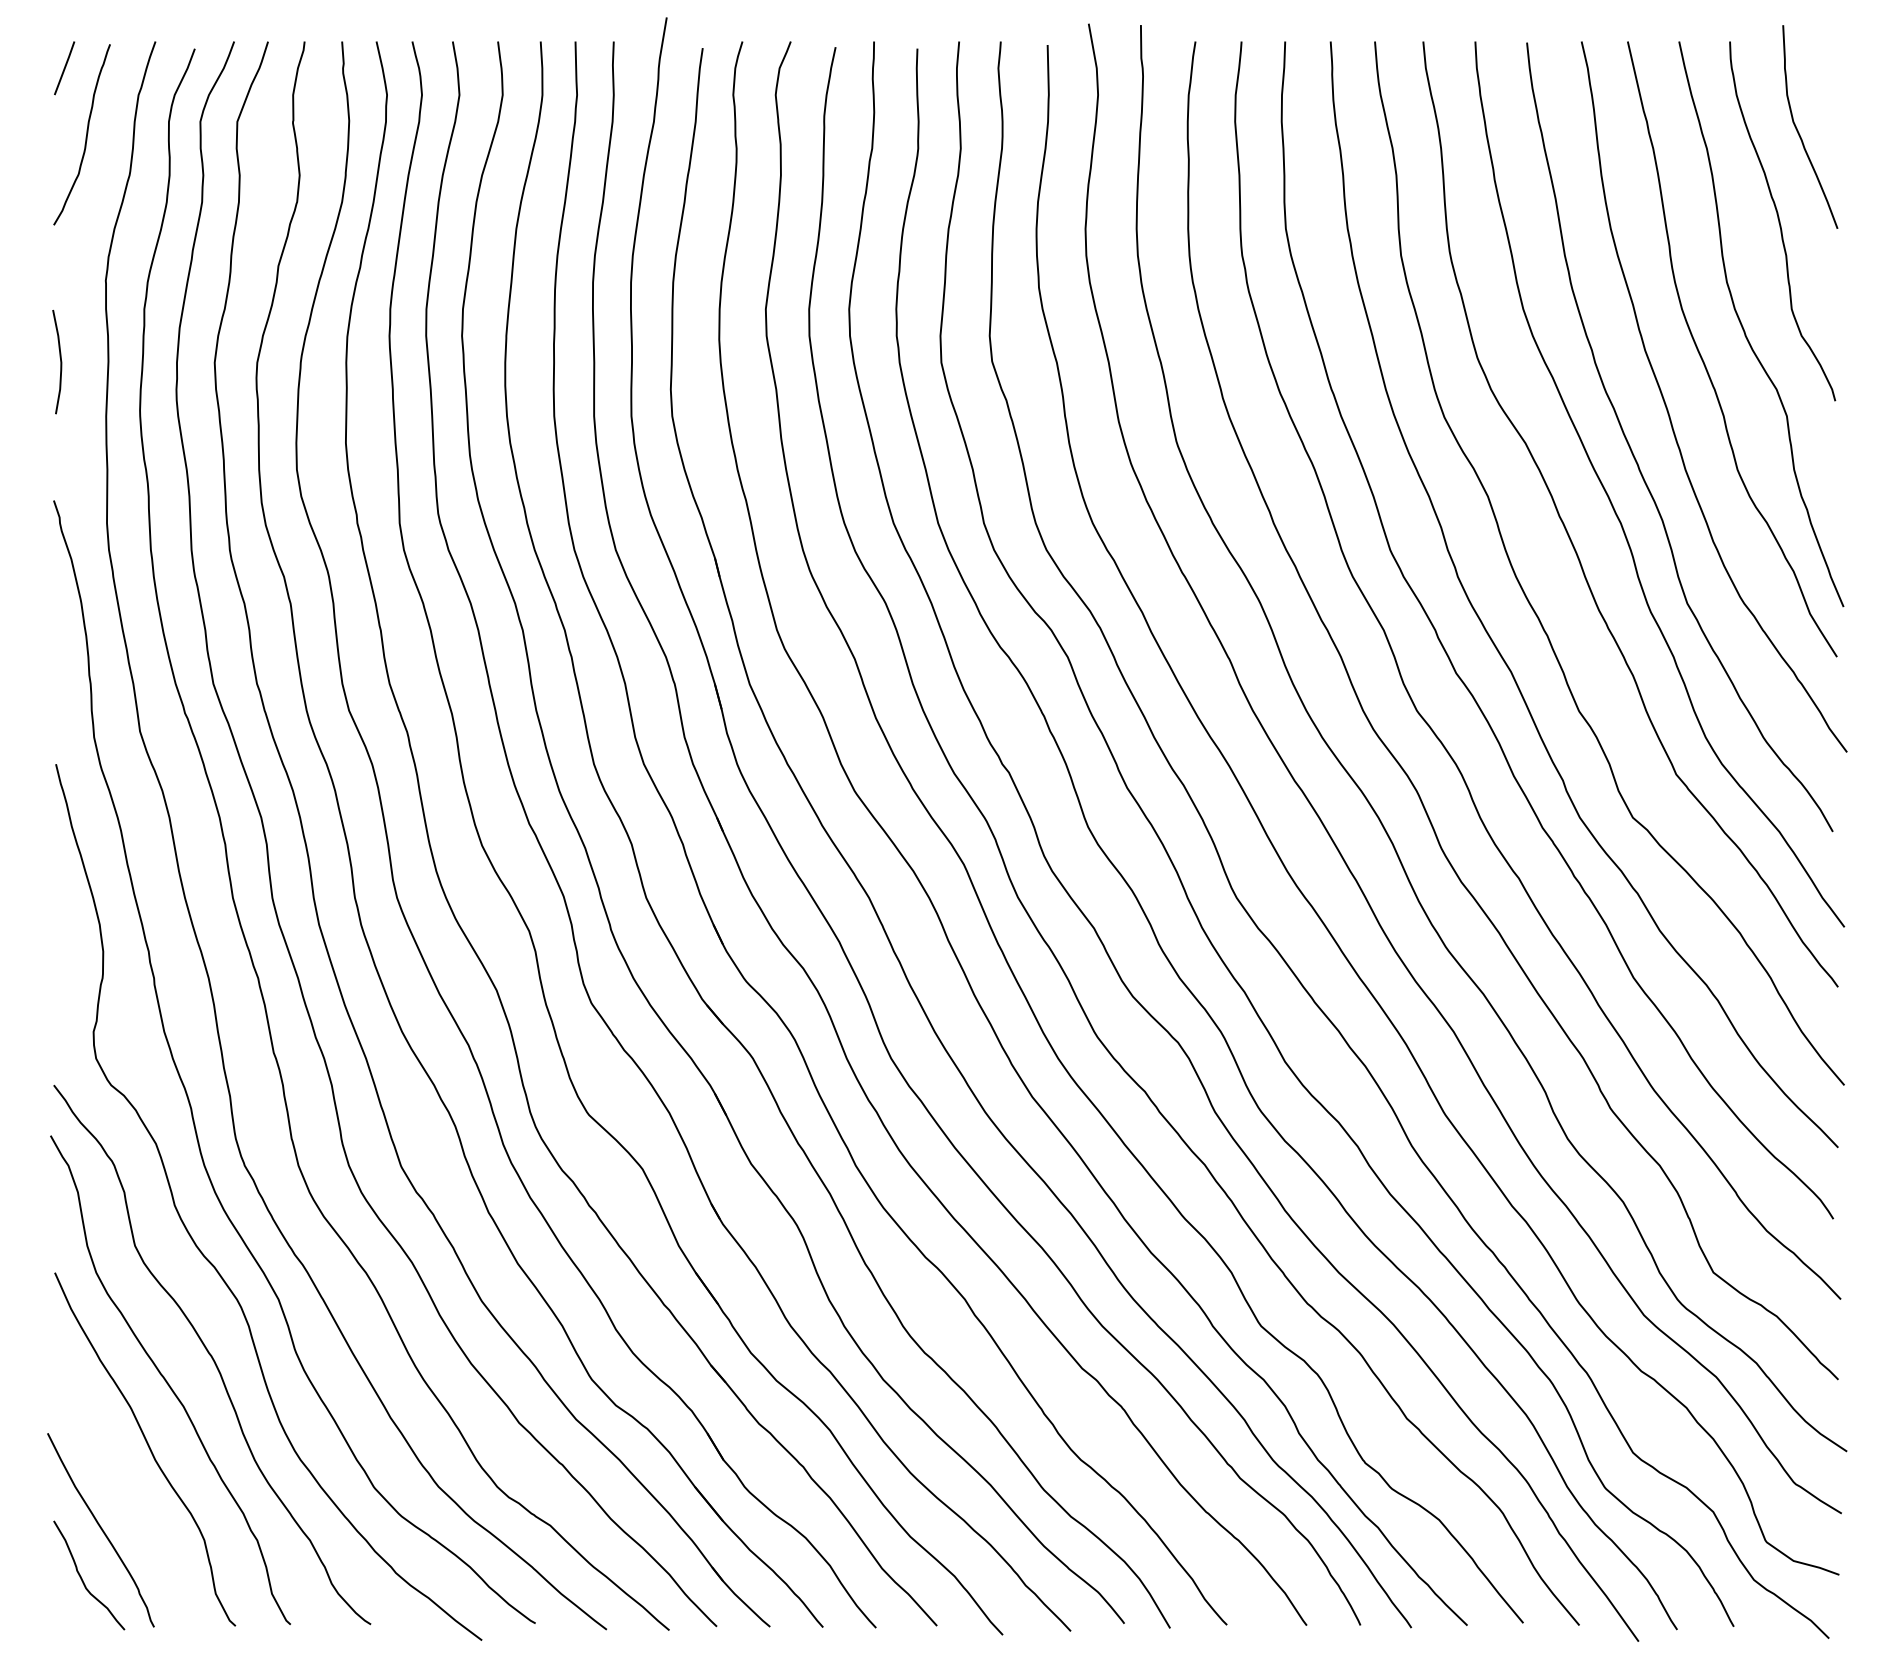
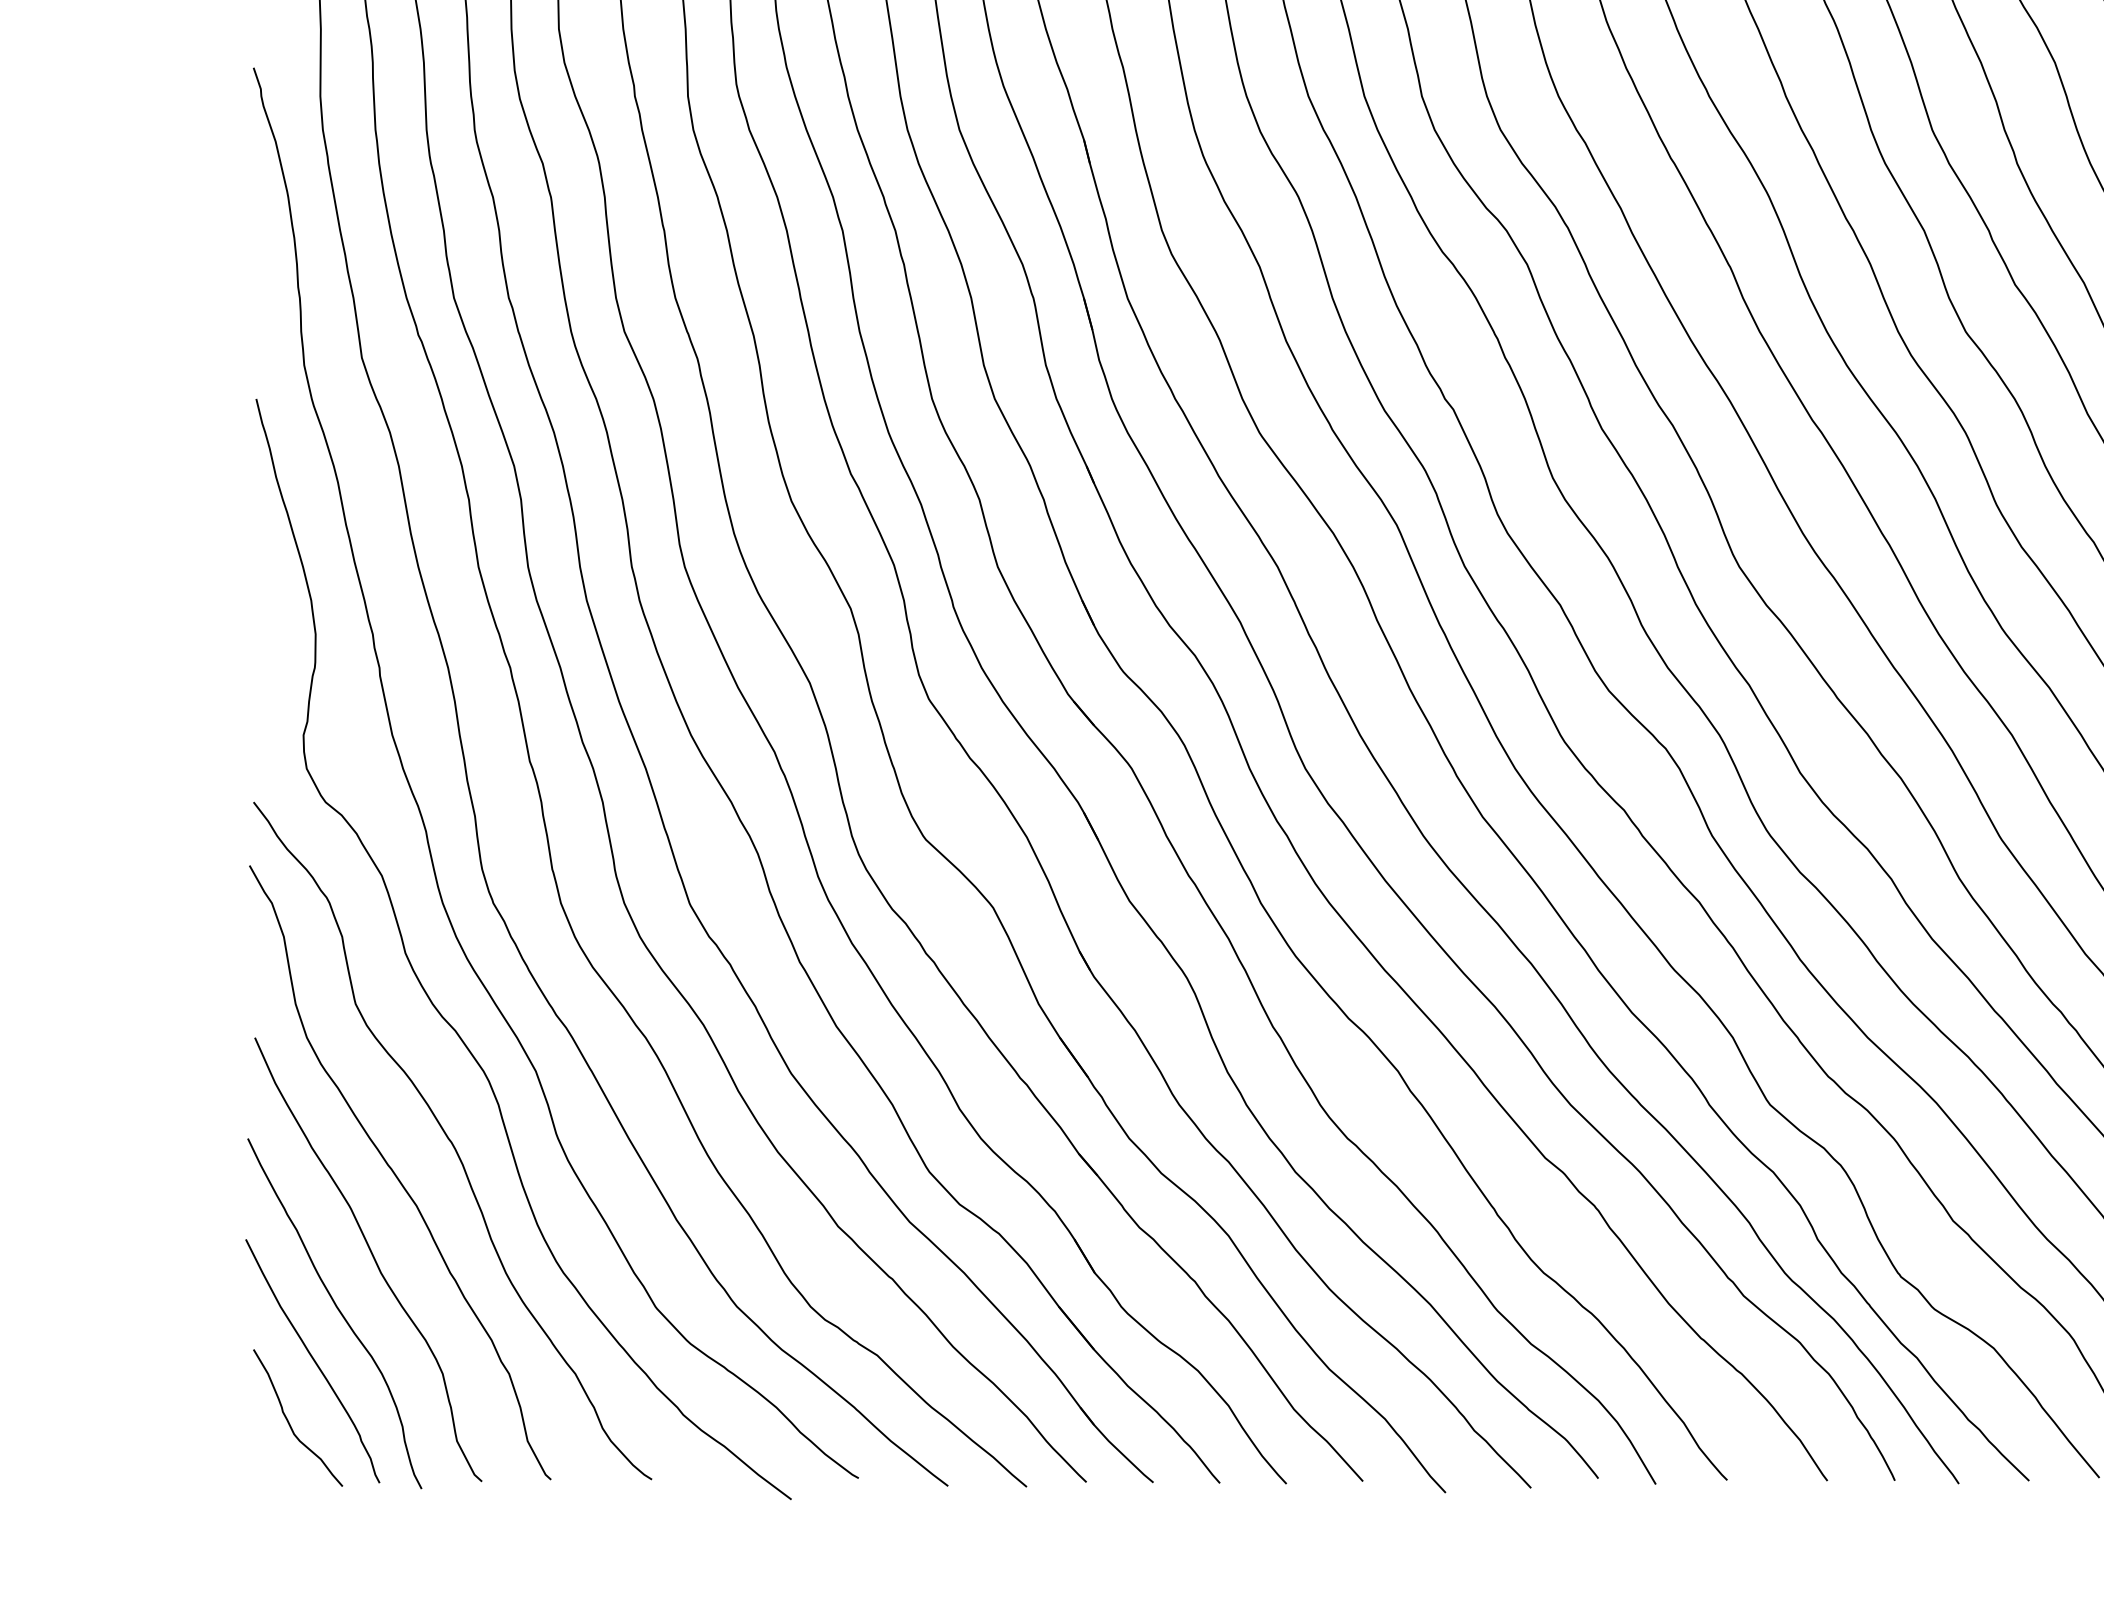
curve: (120, 1489) -> (337, 1310), added

